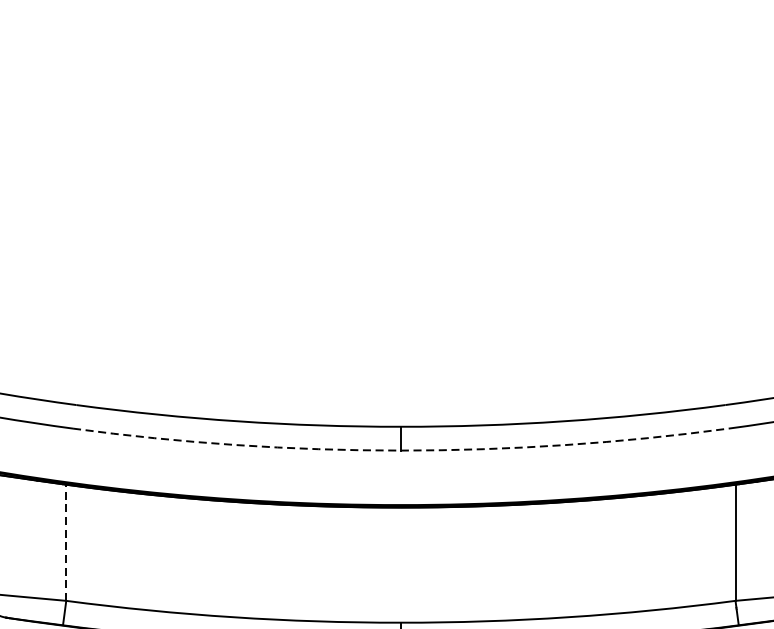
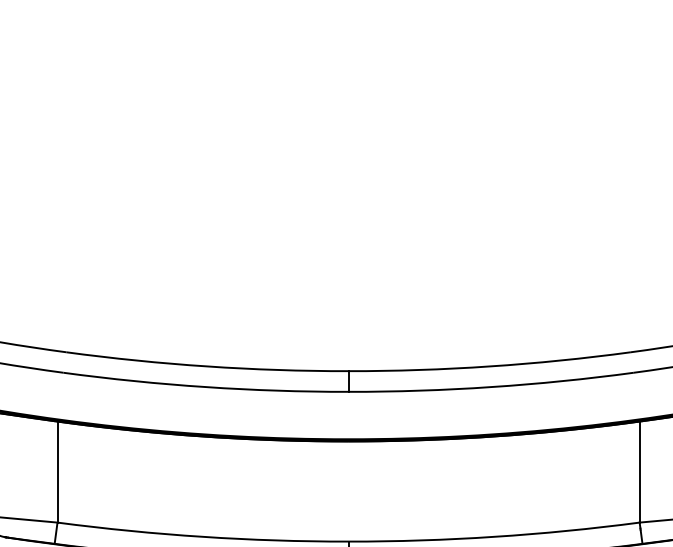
arc: (400, 450) -> (348, 391), dashed -> solid
line: (66, 543) -> (57, 472), dashed -> solid

